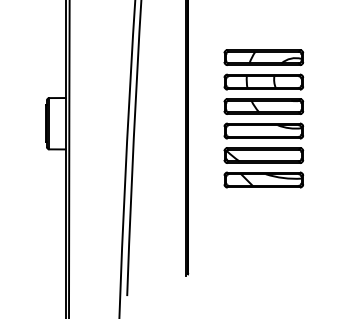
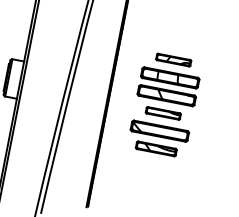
part: (263, 57) -> (173, 60), size x0.6
part: (263, 130) -> (163, 112), size x0.6
part: (263, 179) -> (156, 148), size x0.7

